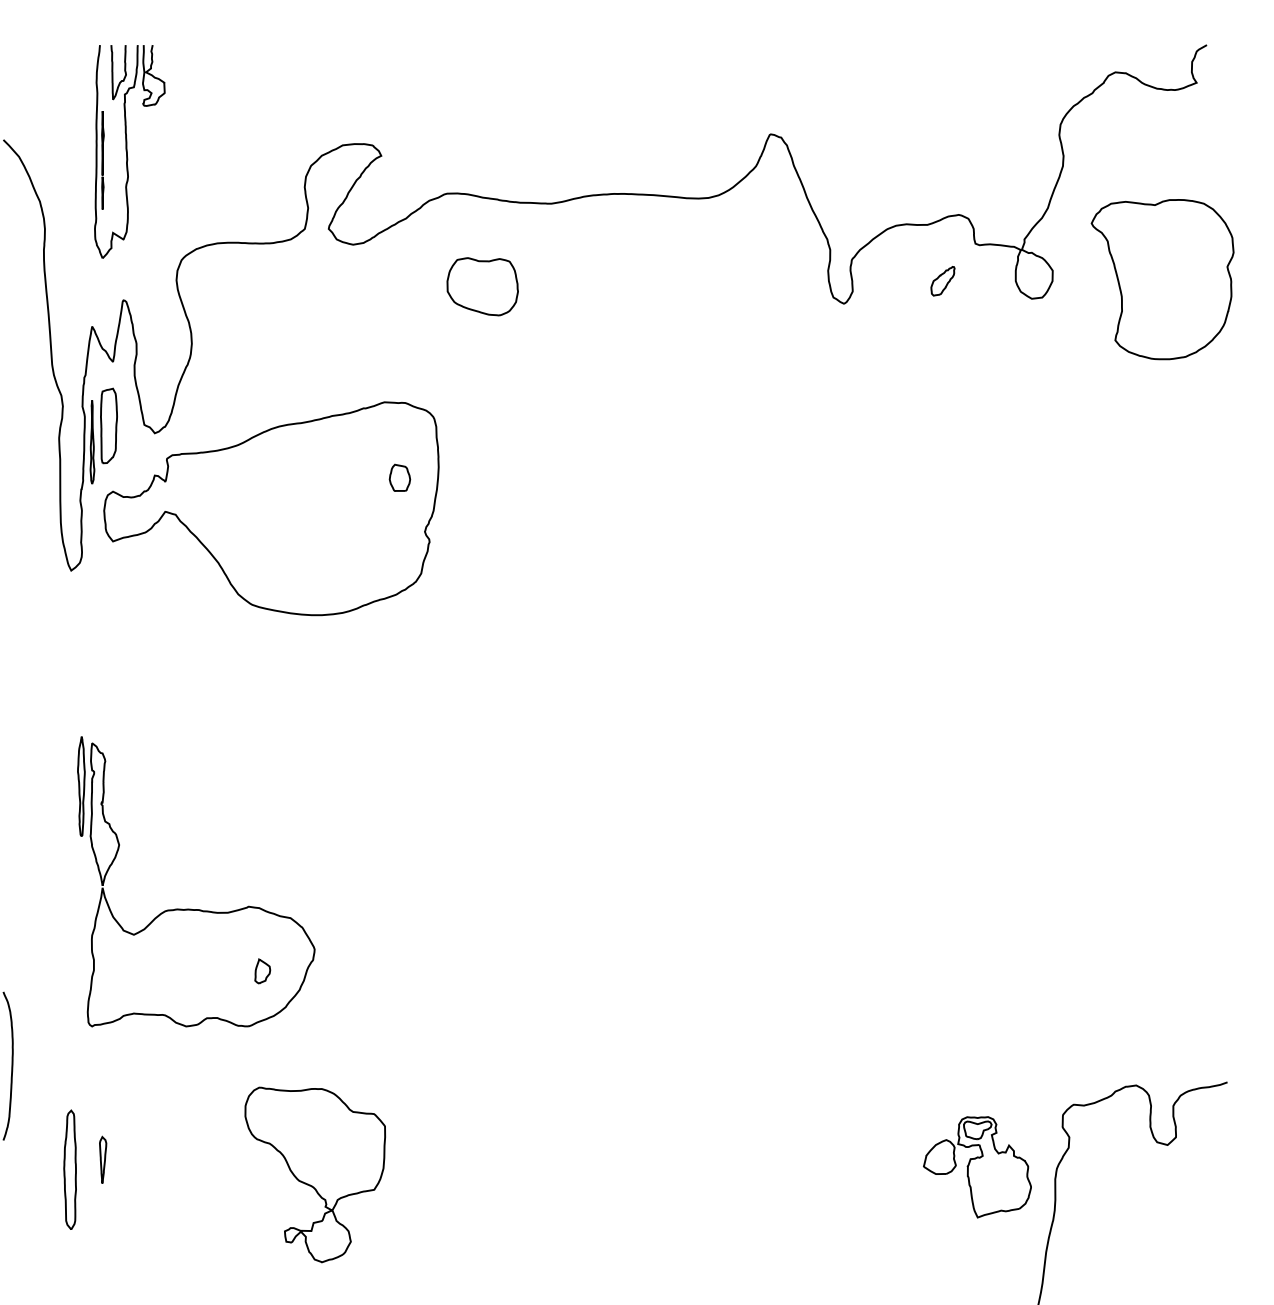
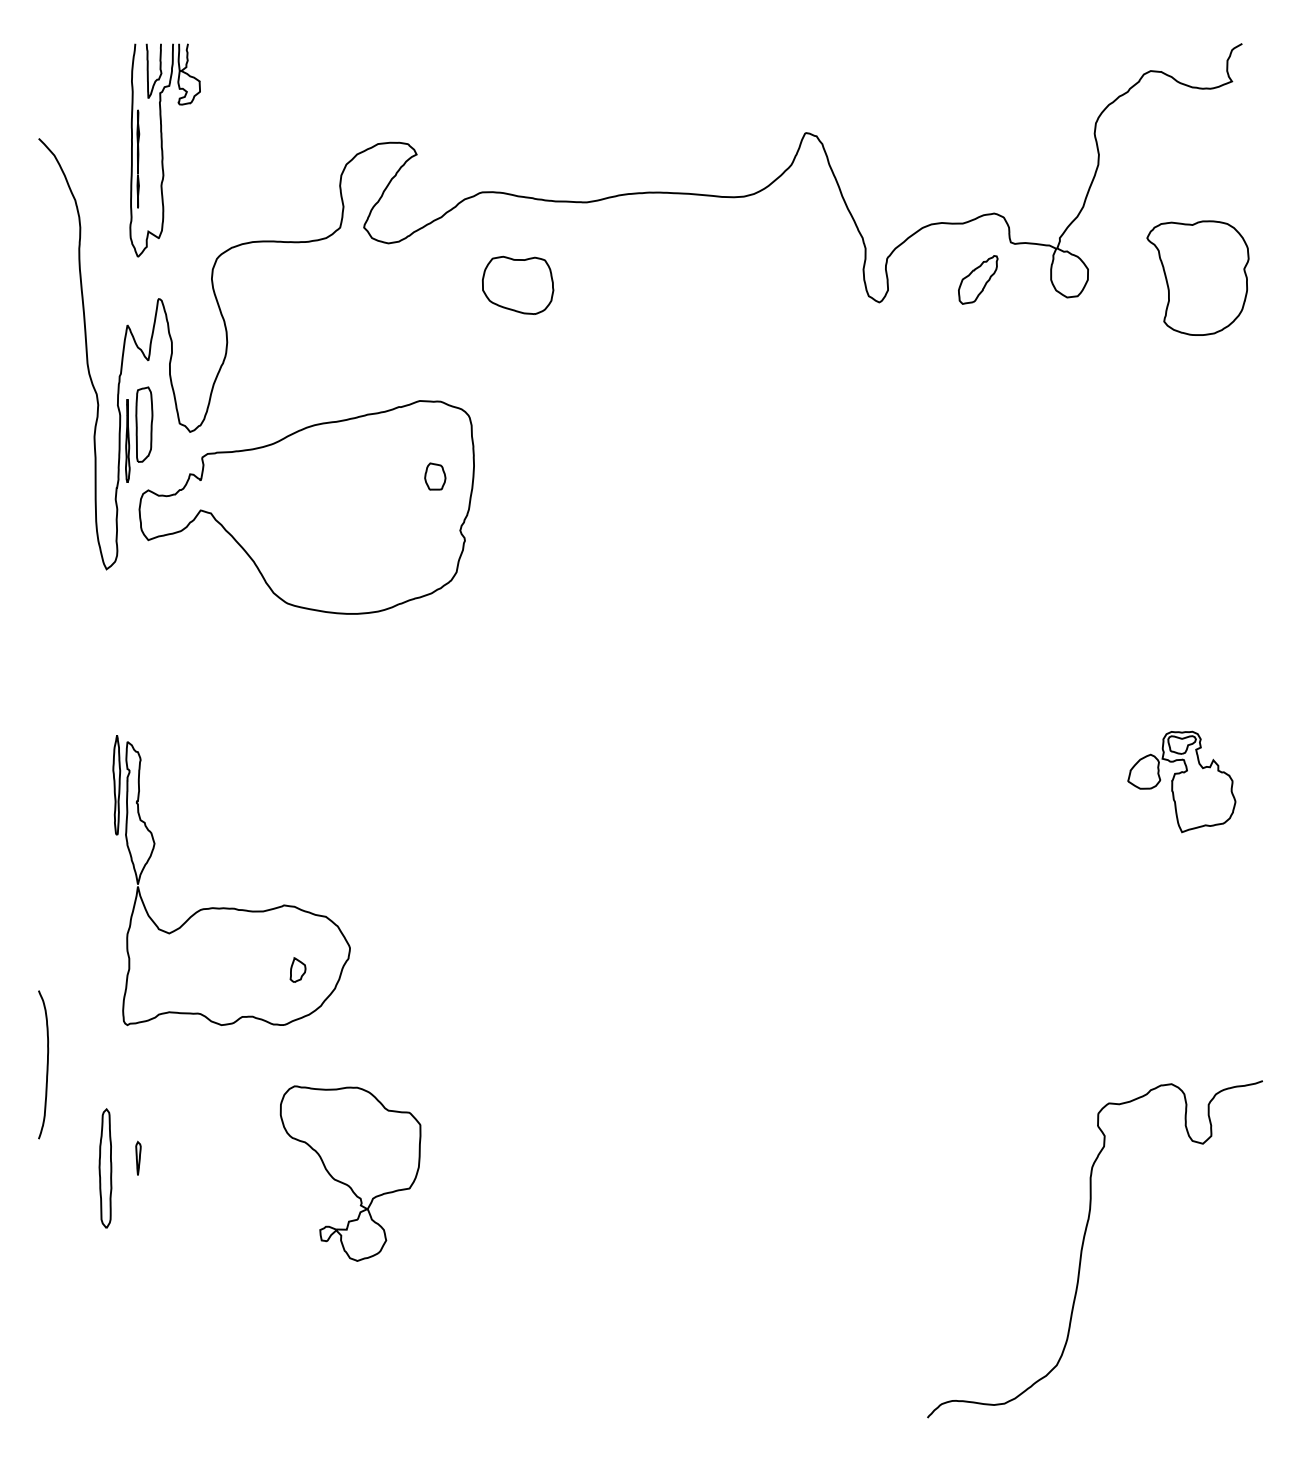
part: (1162, 278) -> (1197, 277), size x0.71
part: (943, 280) -> (978, 279), size x1.67
part: (103, 1158) -> (138, 1157), size x0.71
part: (977, 1166) -> (1181, 781), moved

